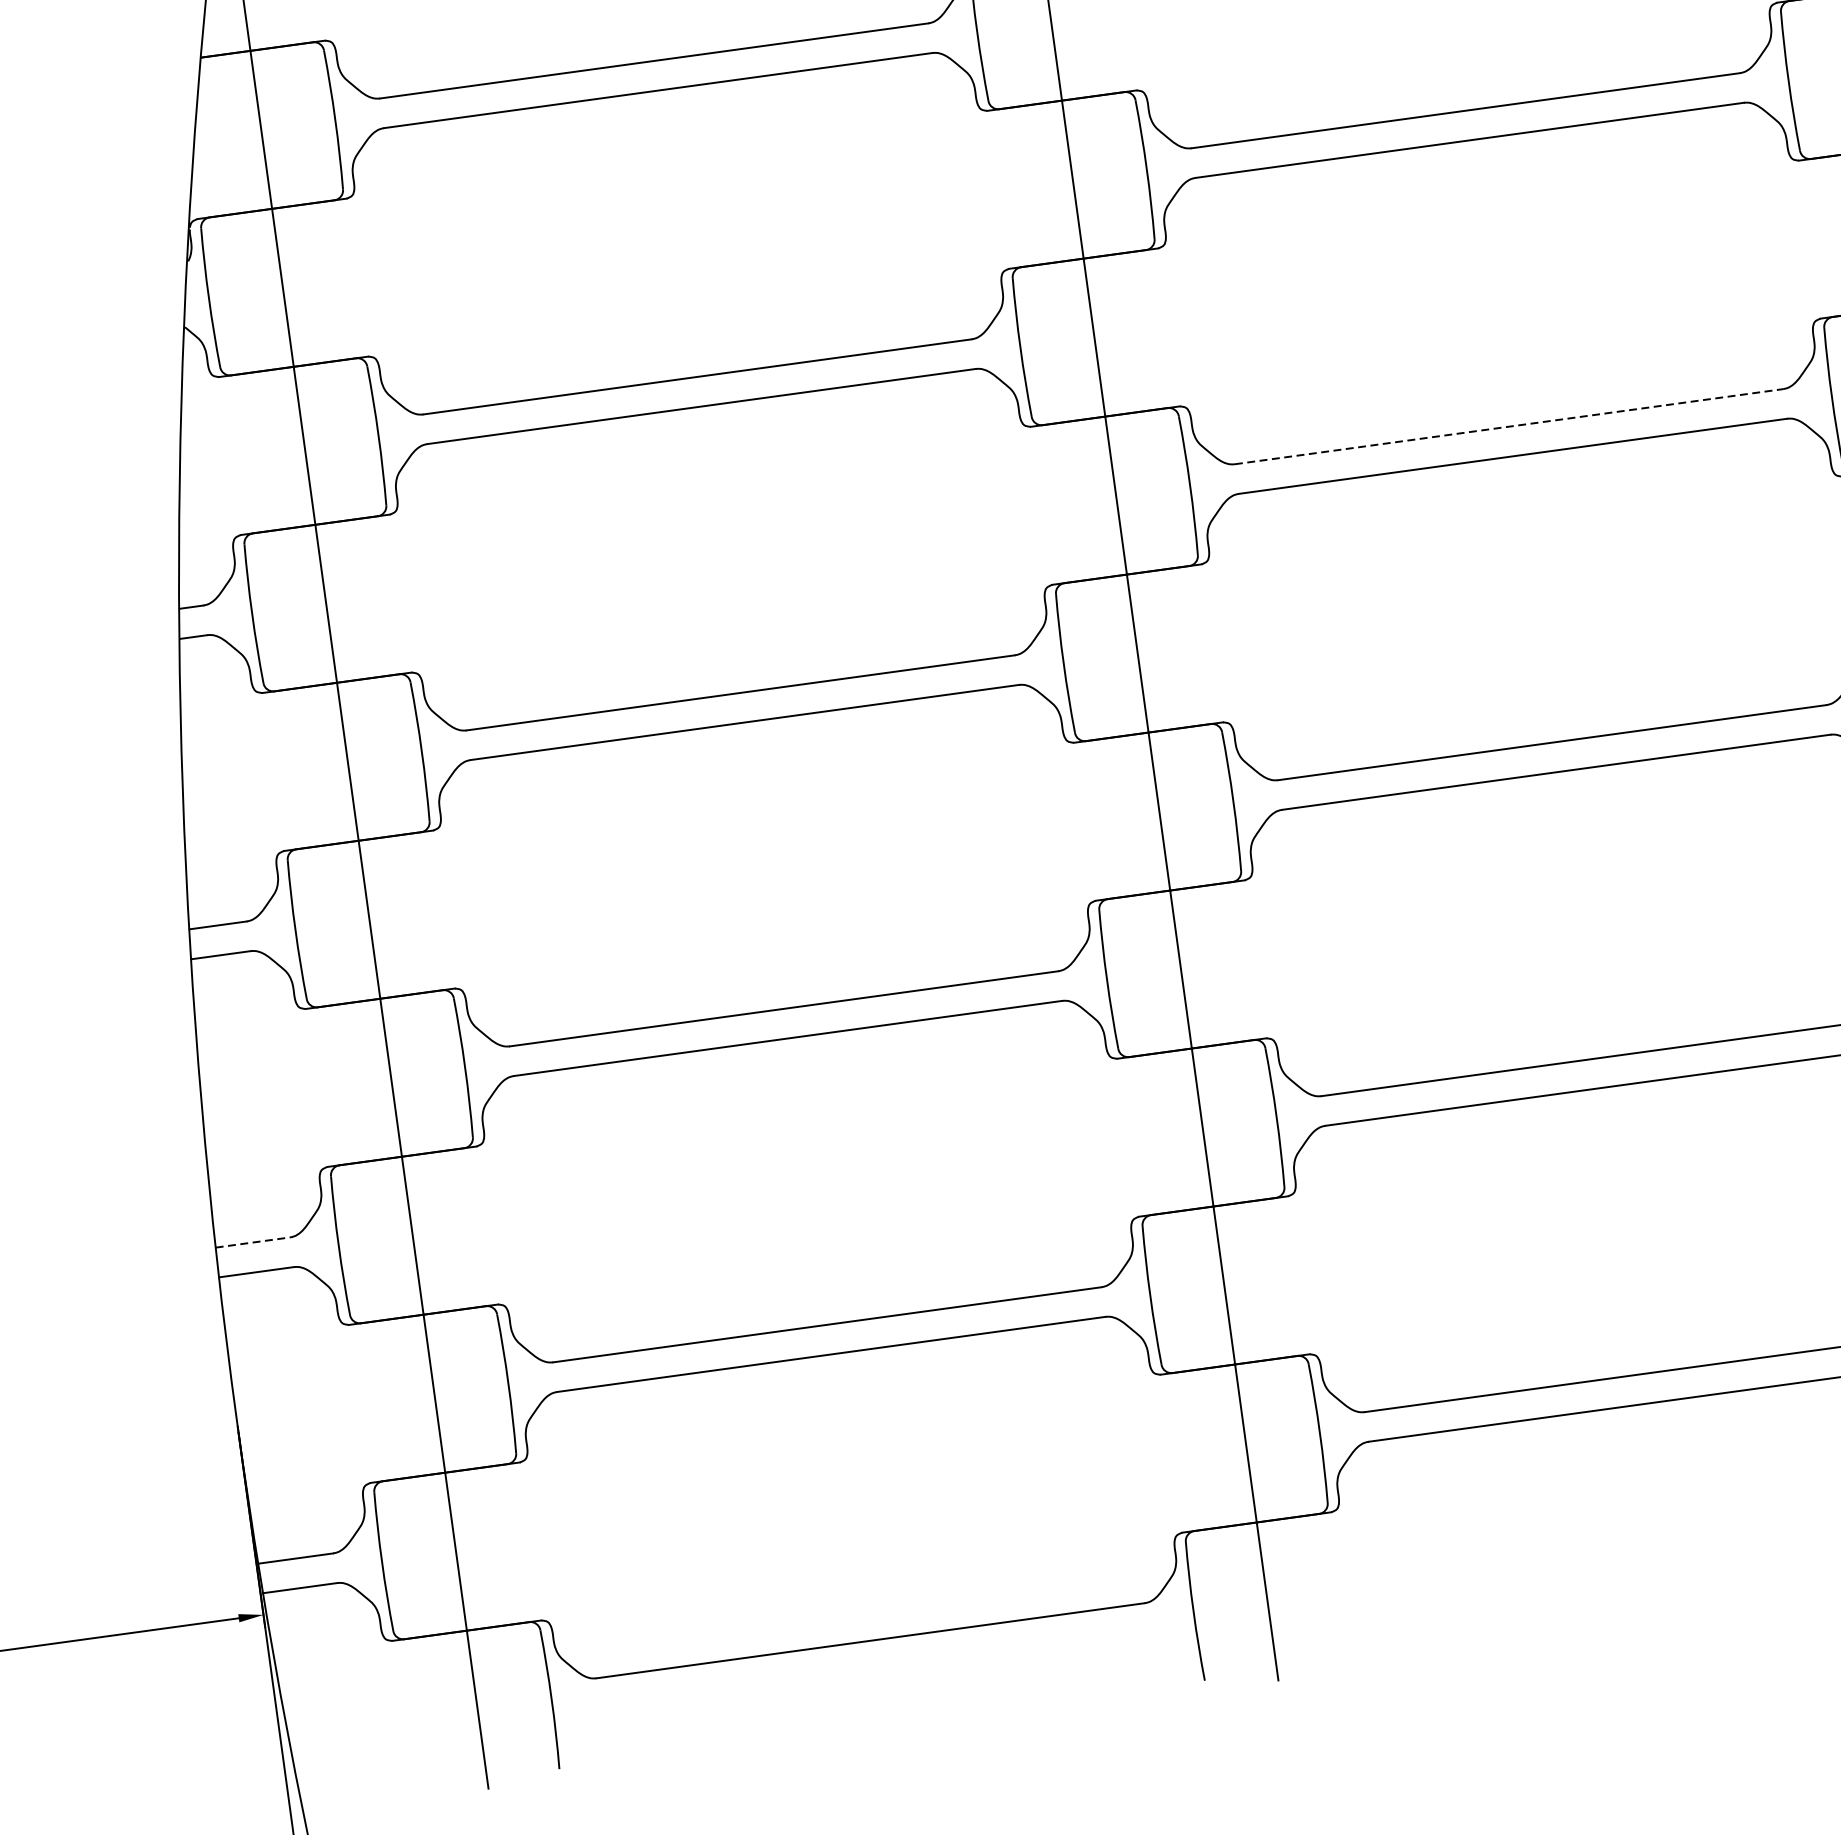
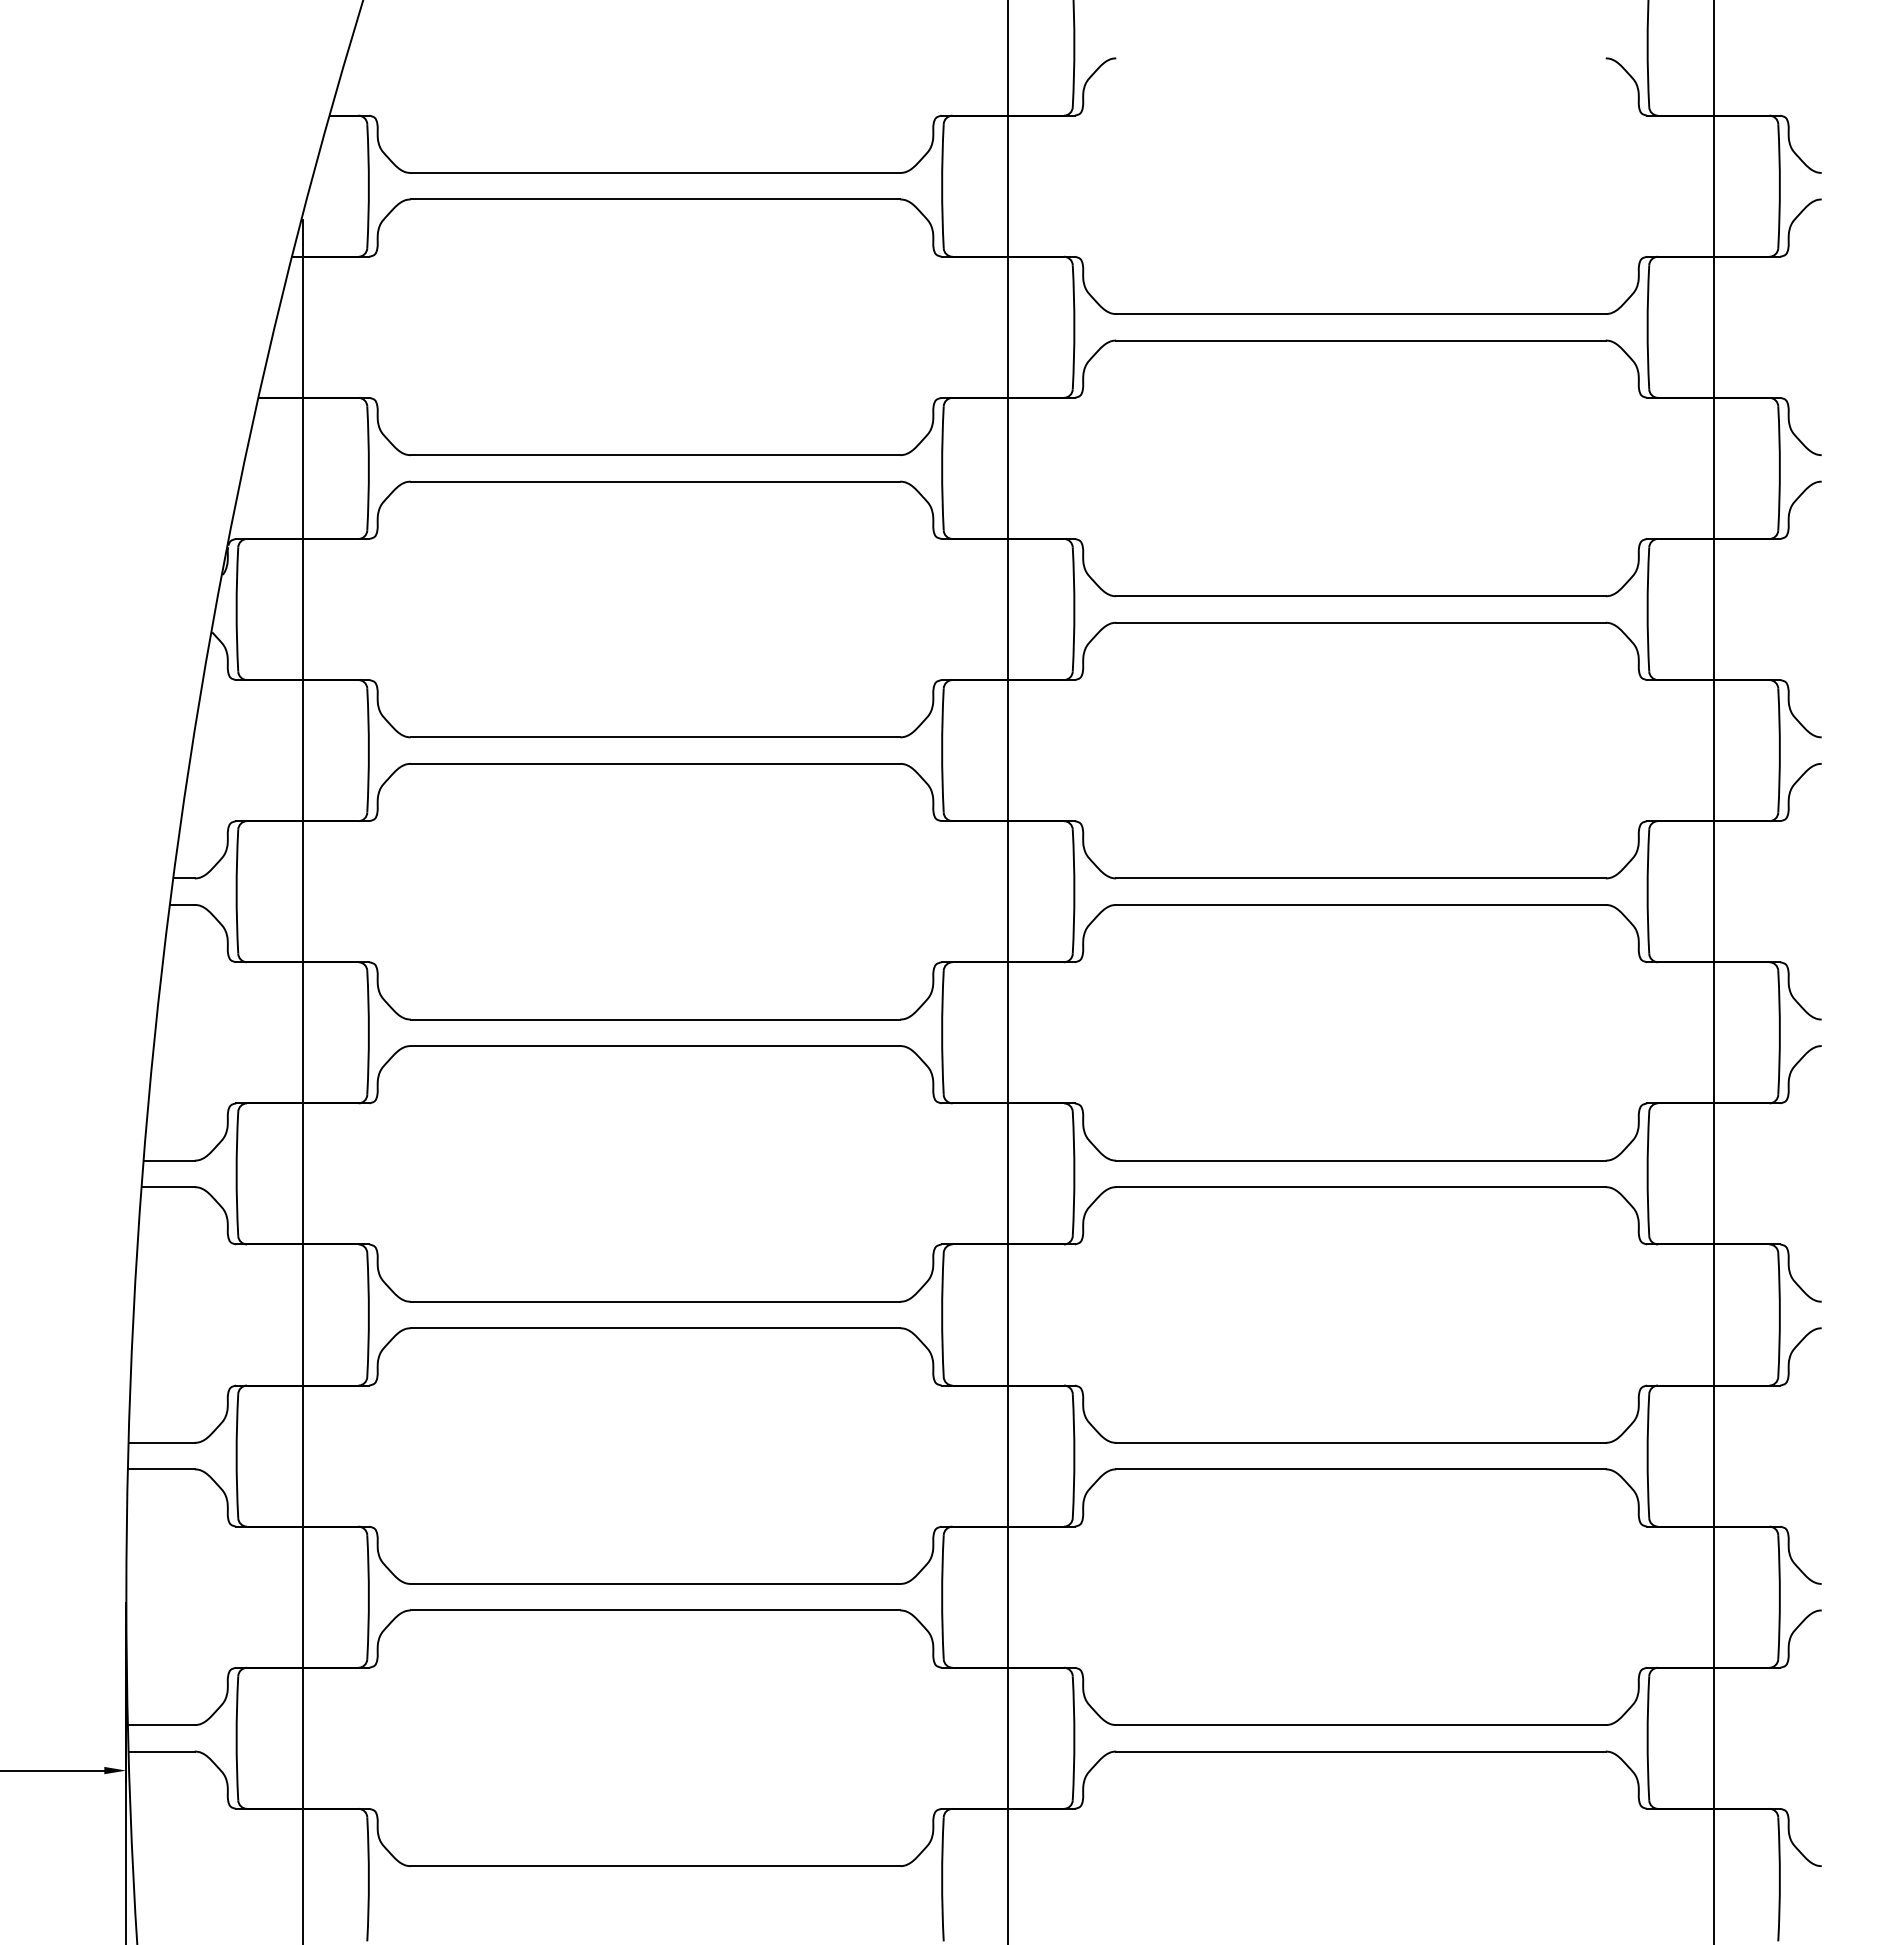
line: (1509, 426) -> (1361, 878), dashed -> solid
line: (253, 1242) -> (162, 1442), dashed -> solid

